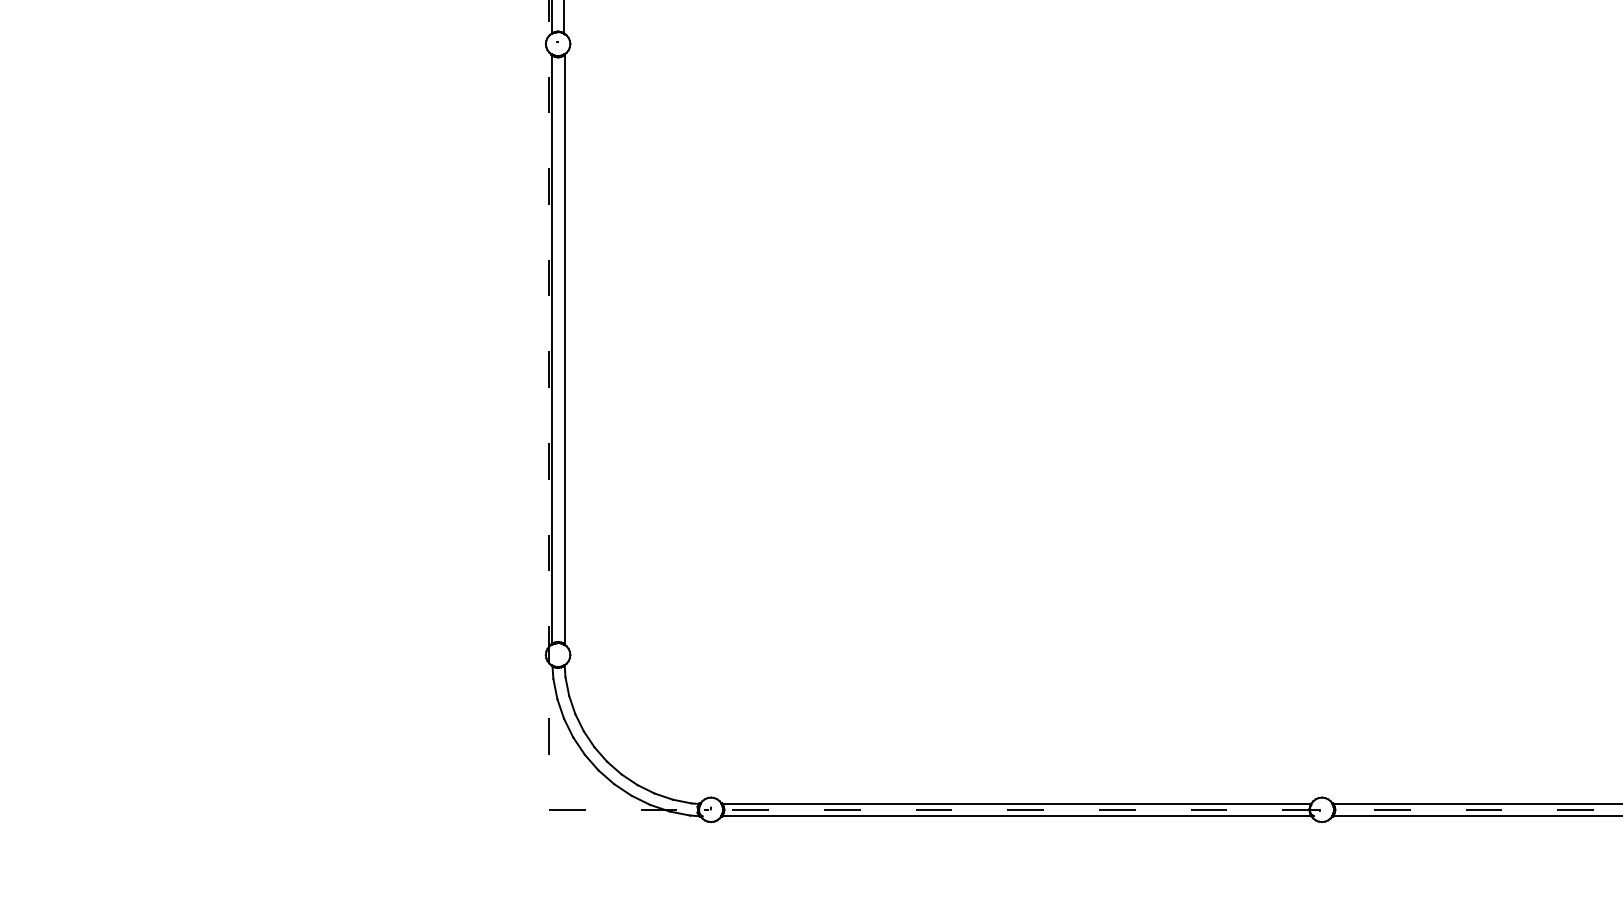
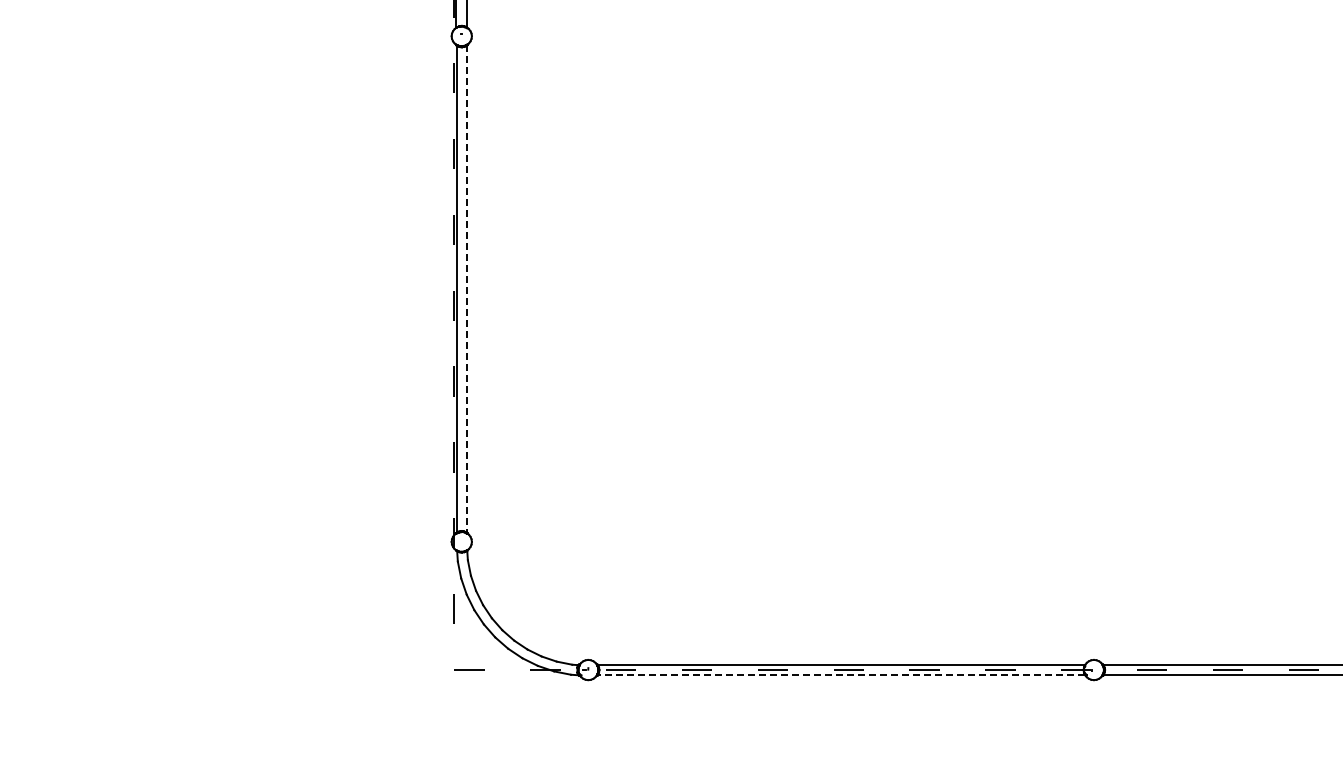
line: (565, 350) -> (467, 289), solid -> dashed
line: (1016, 816) -> (841, 675), solid -> dashed

